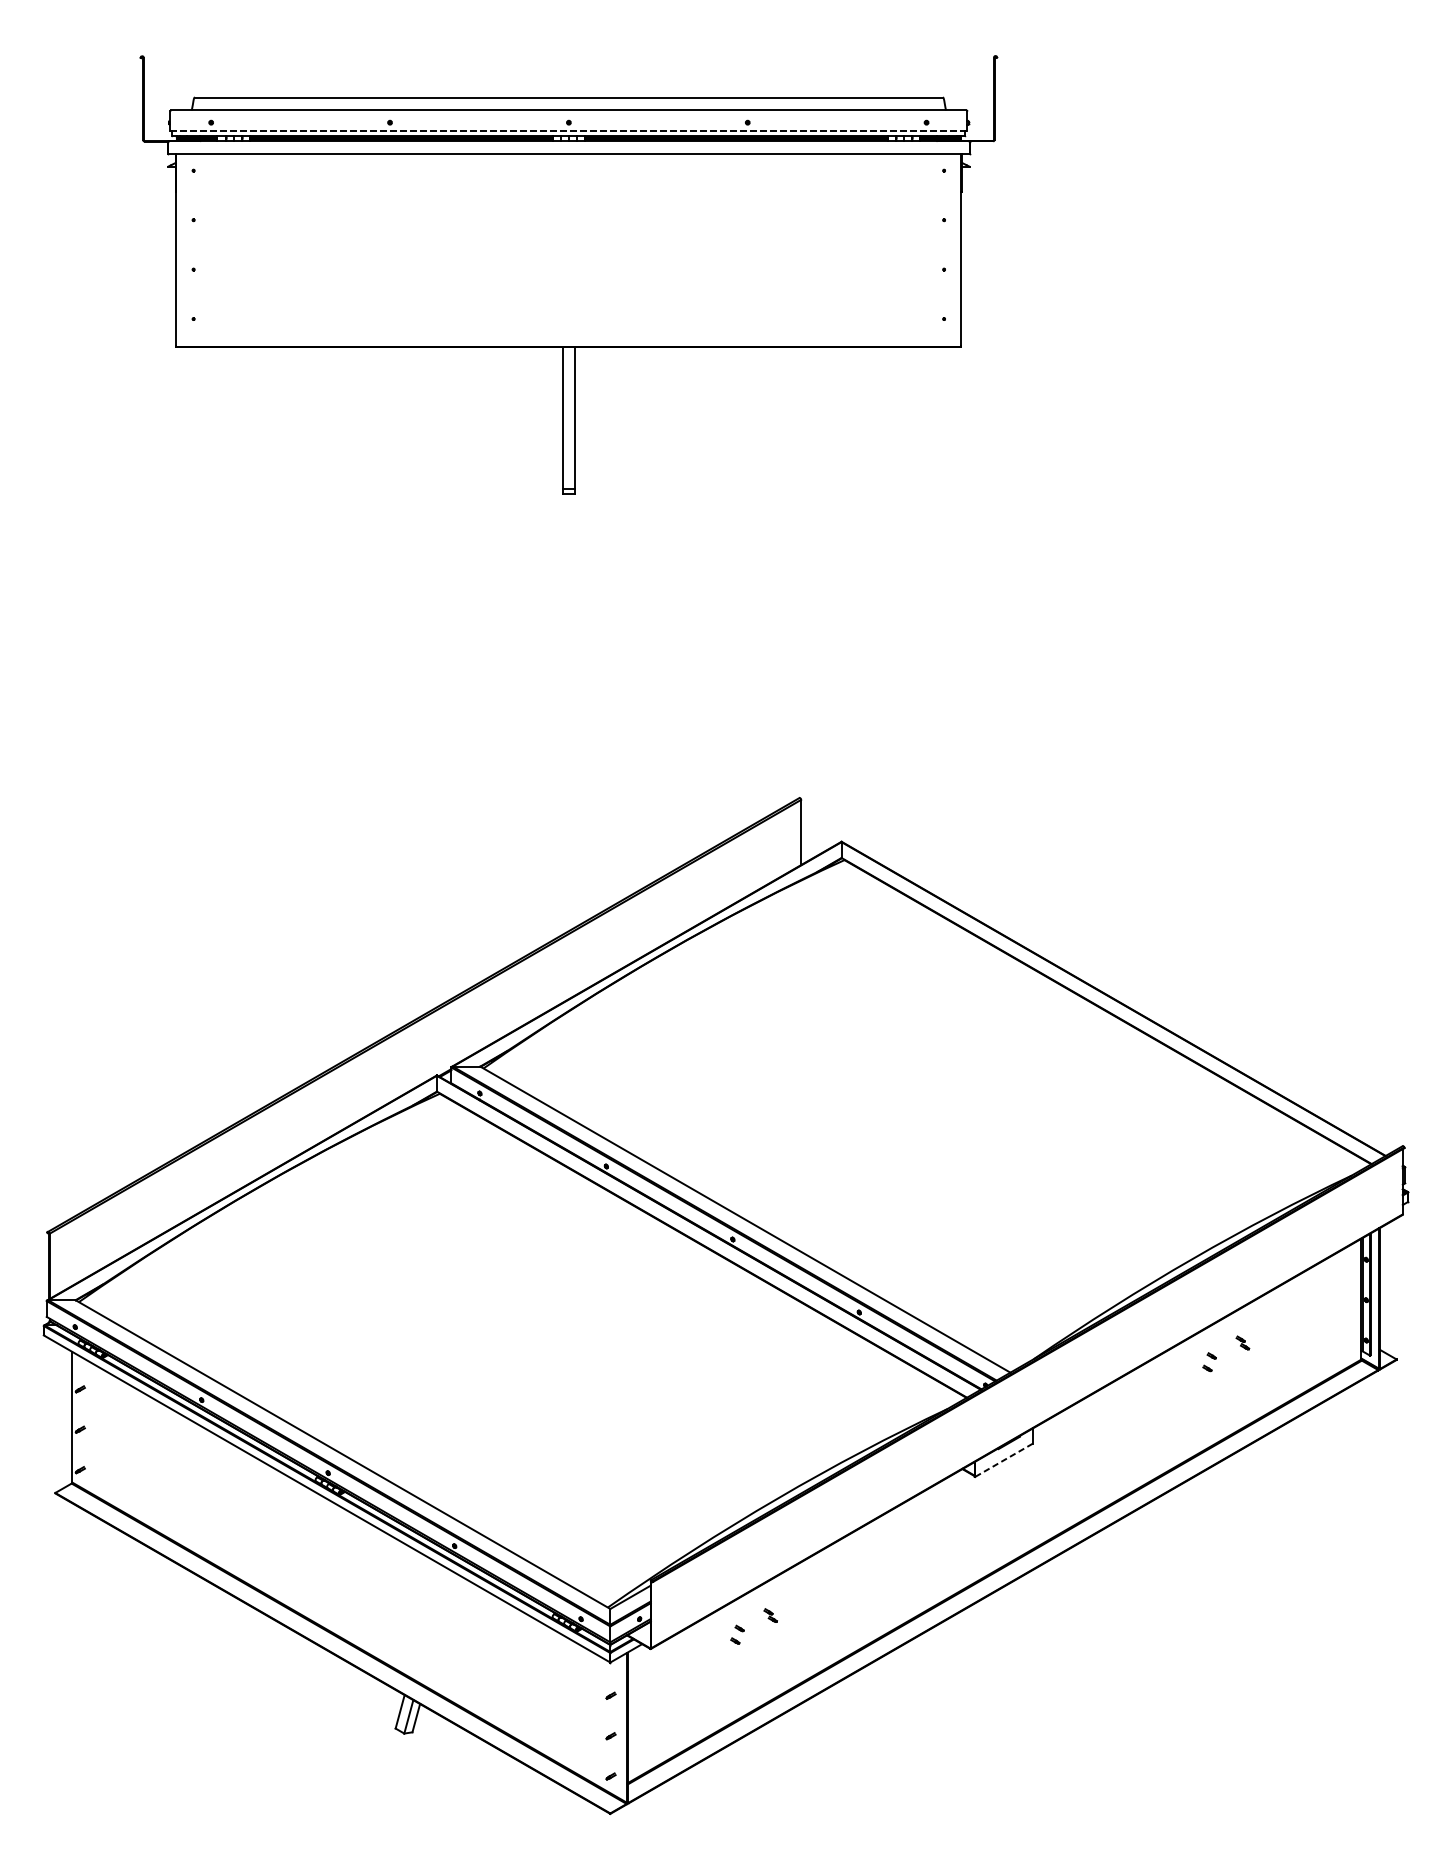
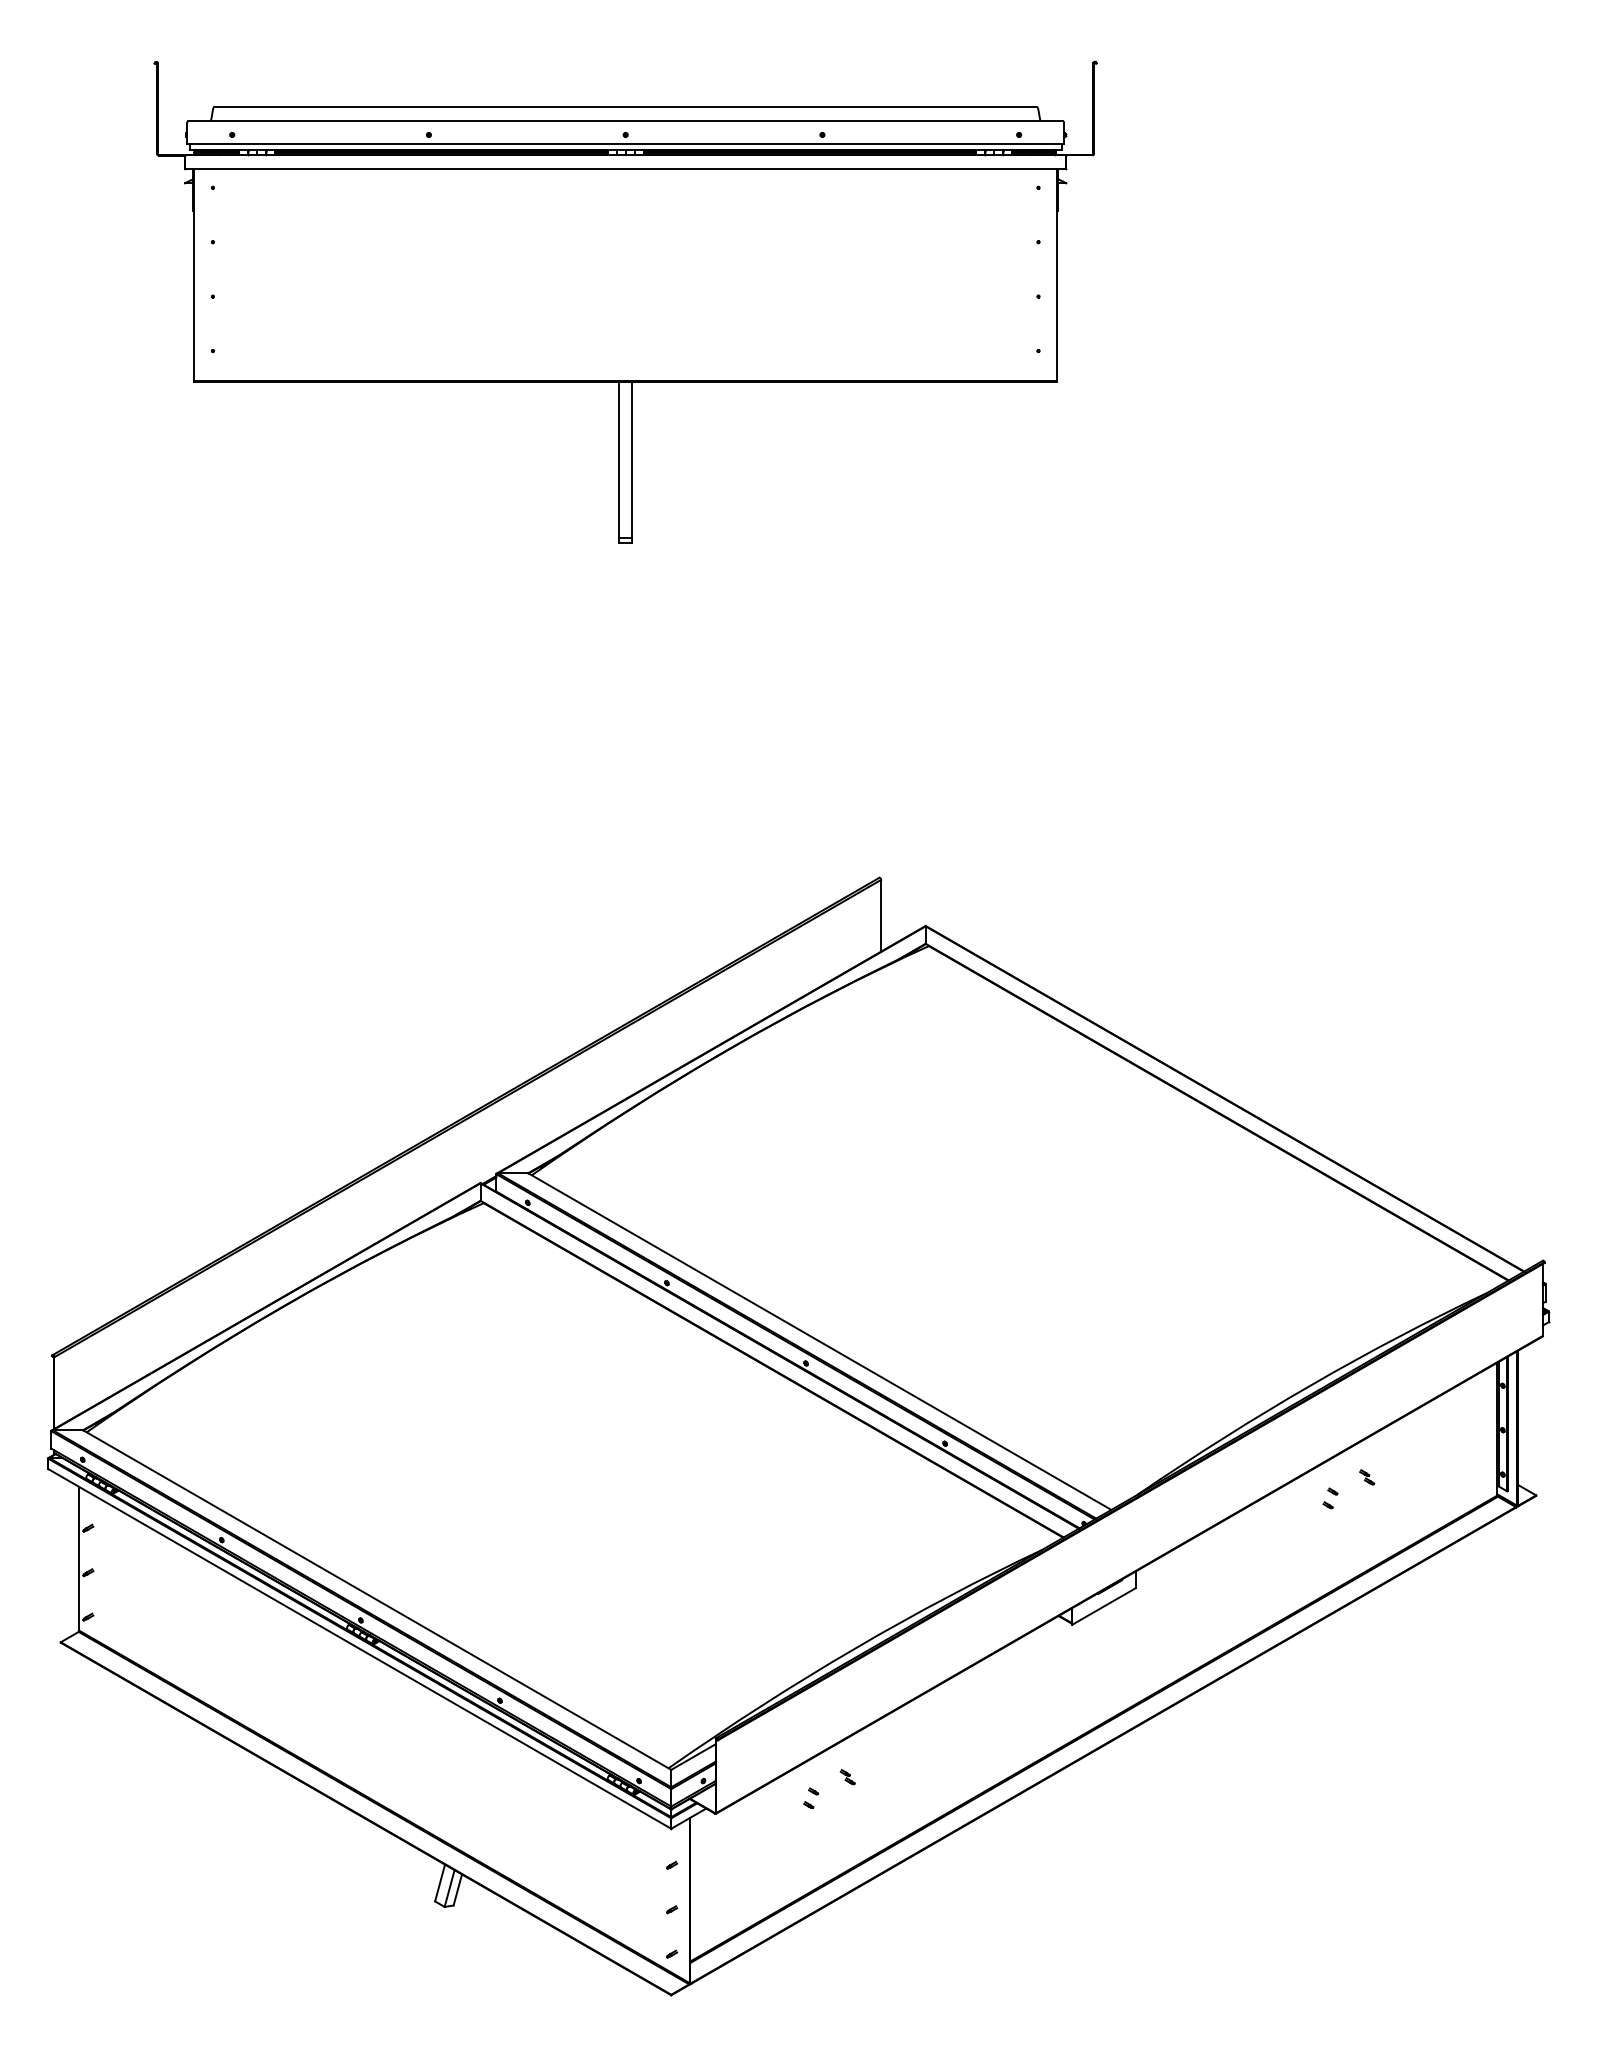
line: (569, 130) -> (626, 143), dashed -> solid
line: (1004, 1460) -> (1104, 1606), dashed -> solid

